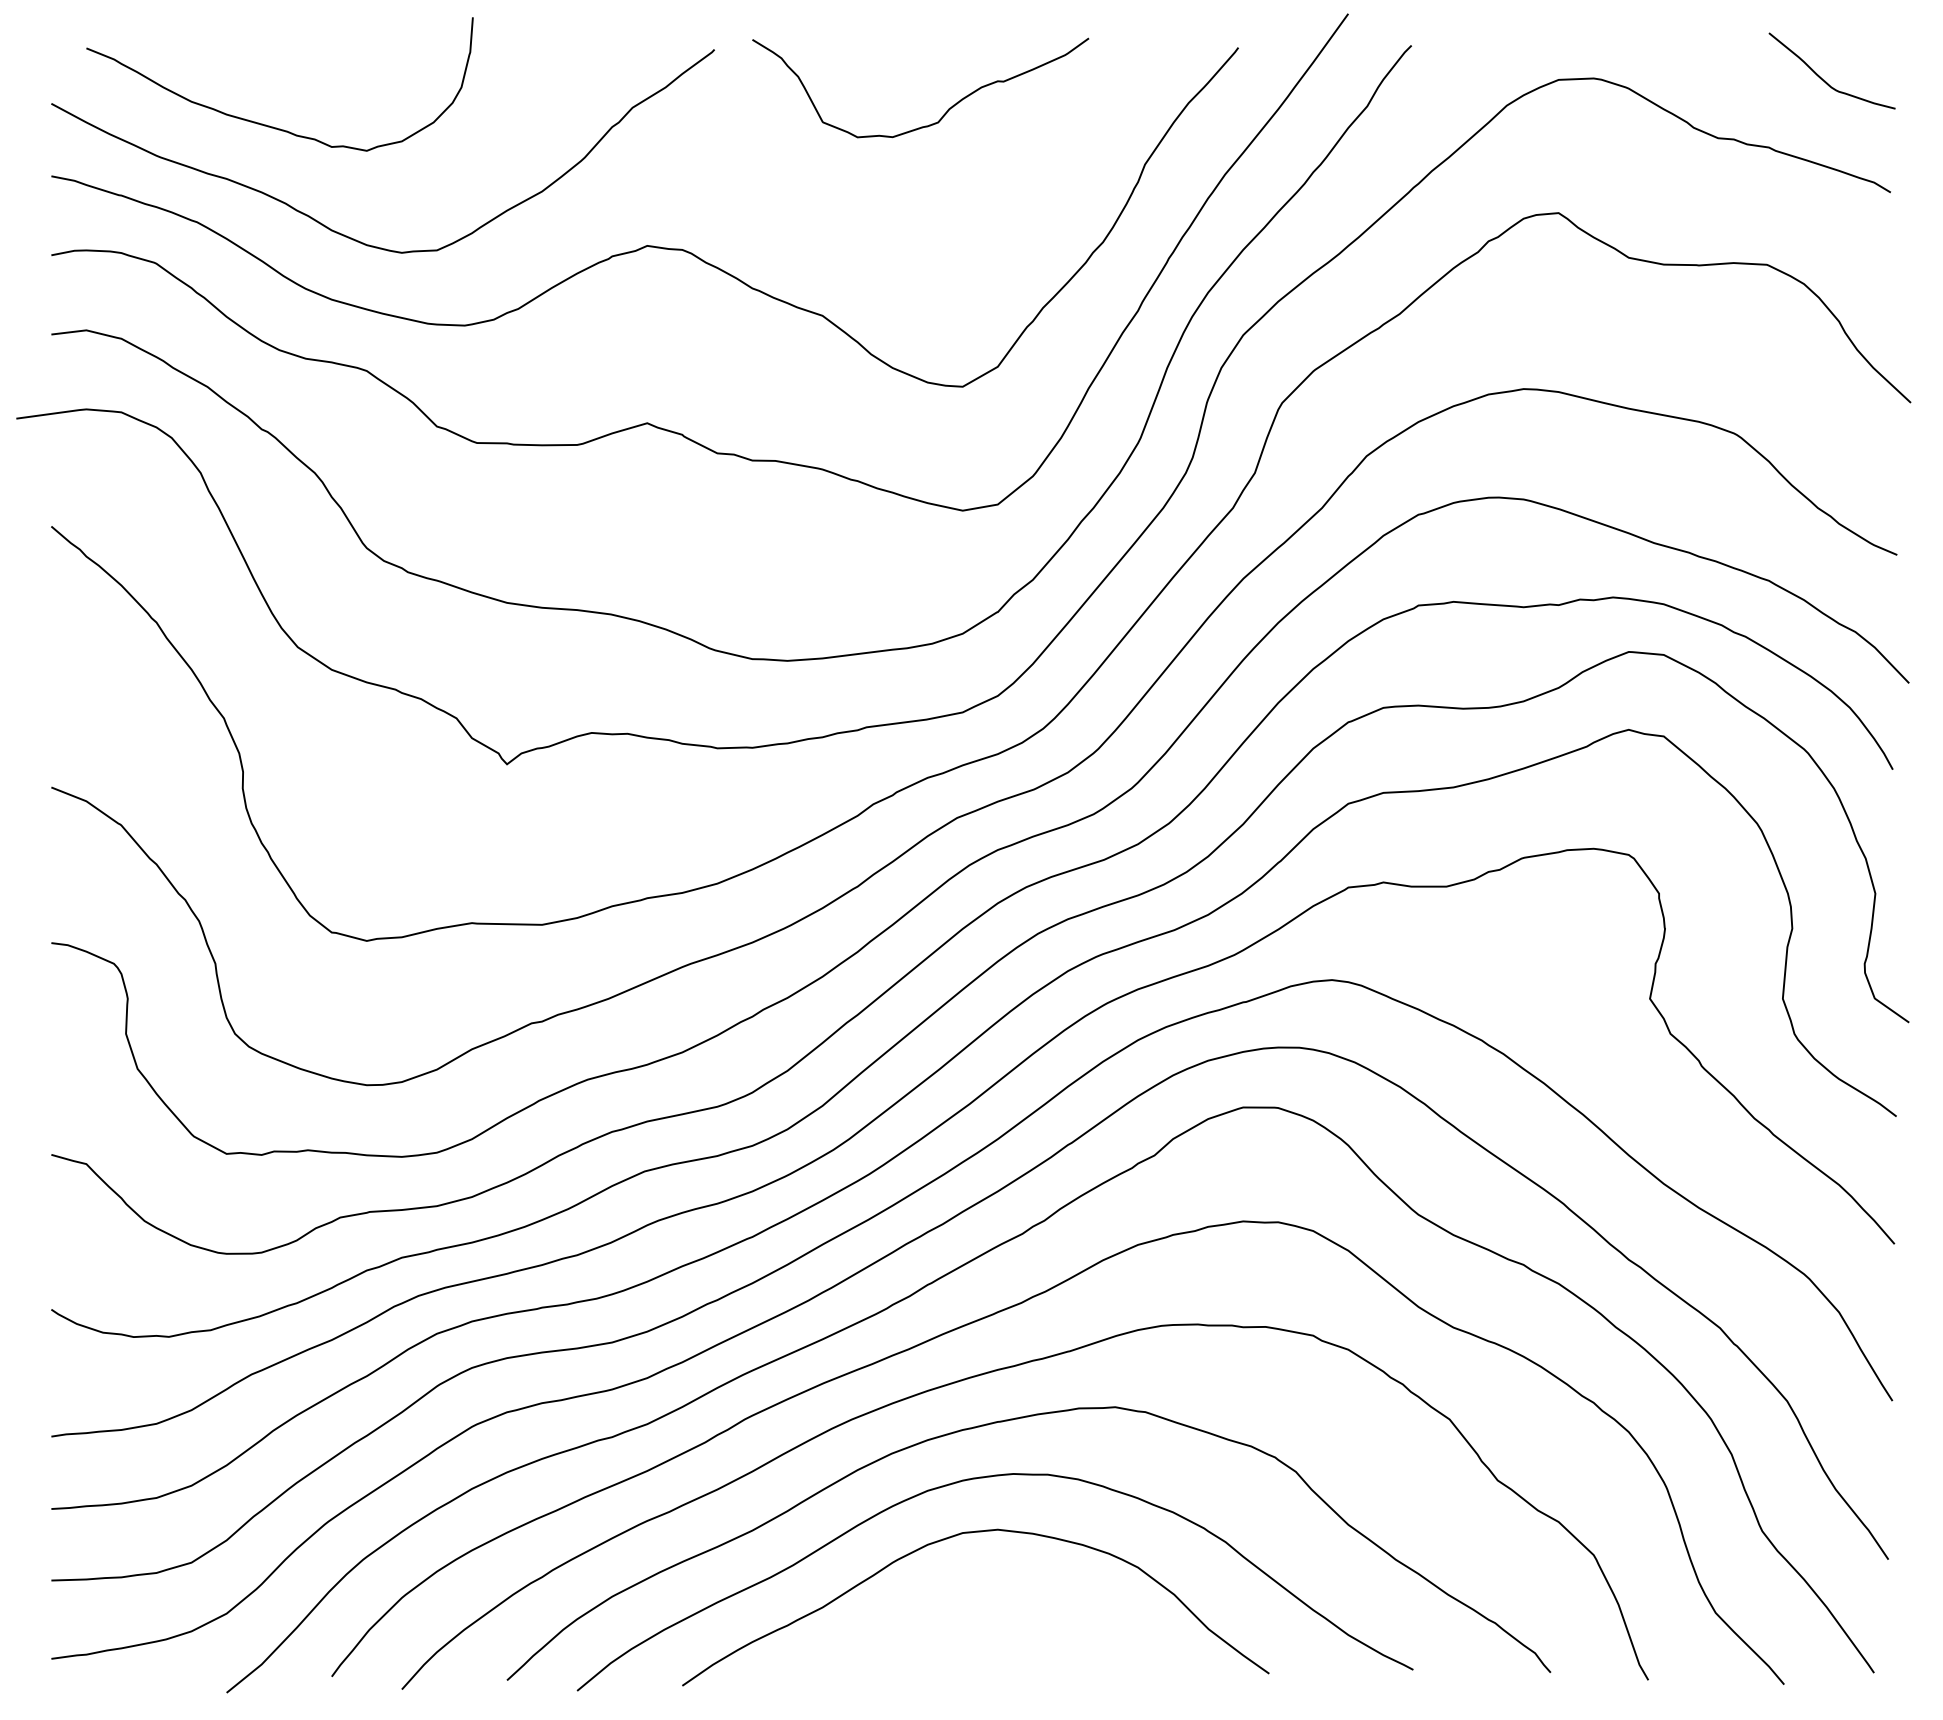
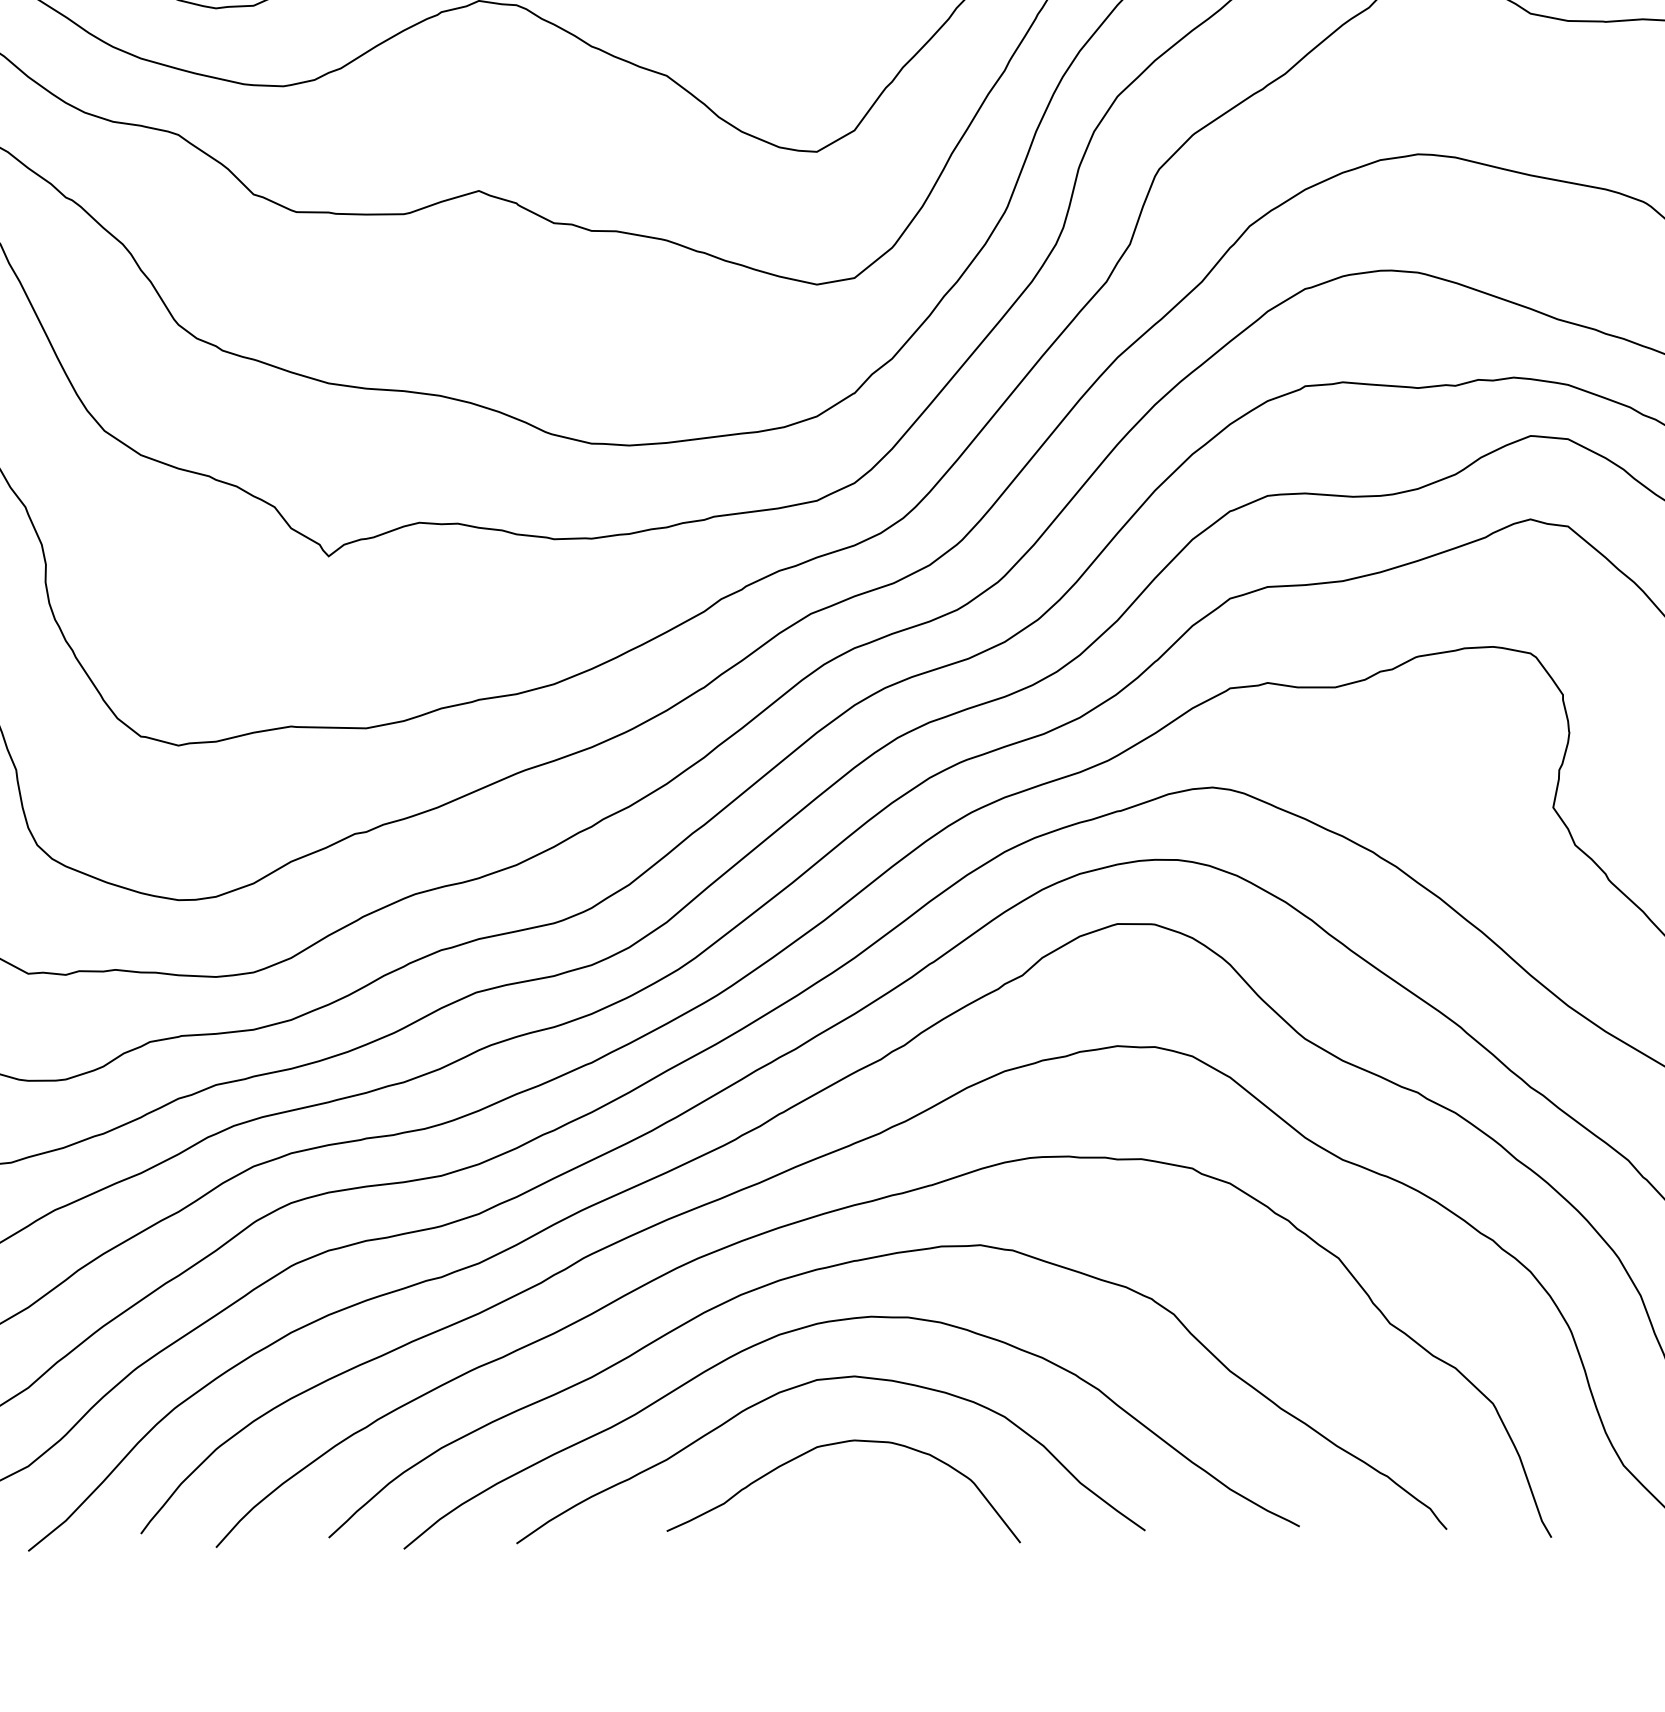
curve: (980, 1593) -> (835, 1444), added

